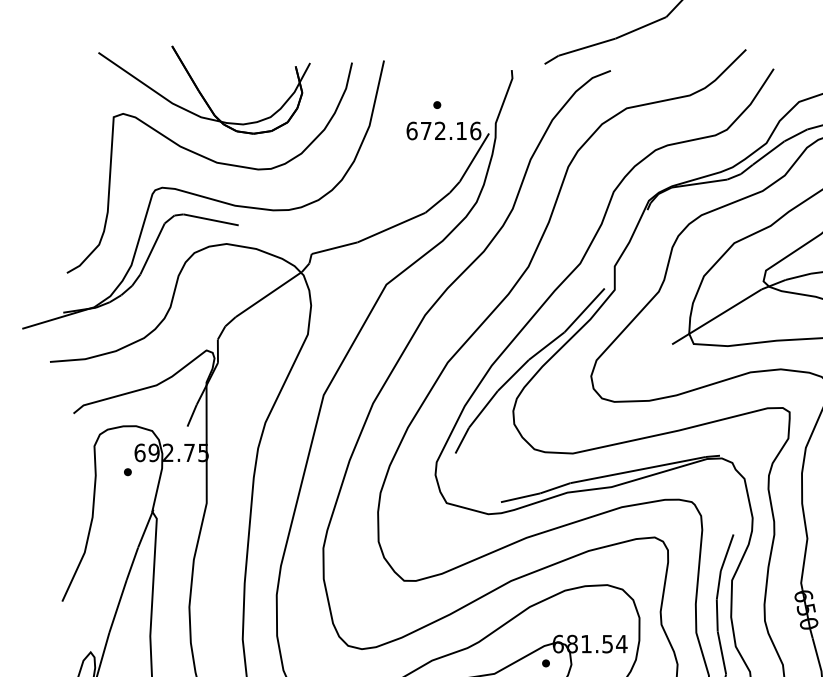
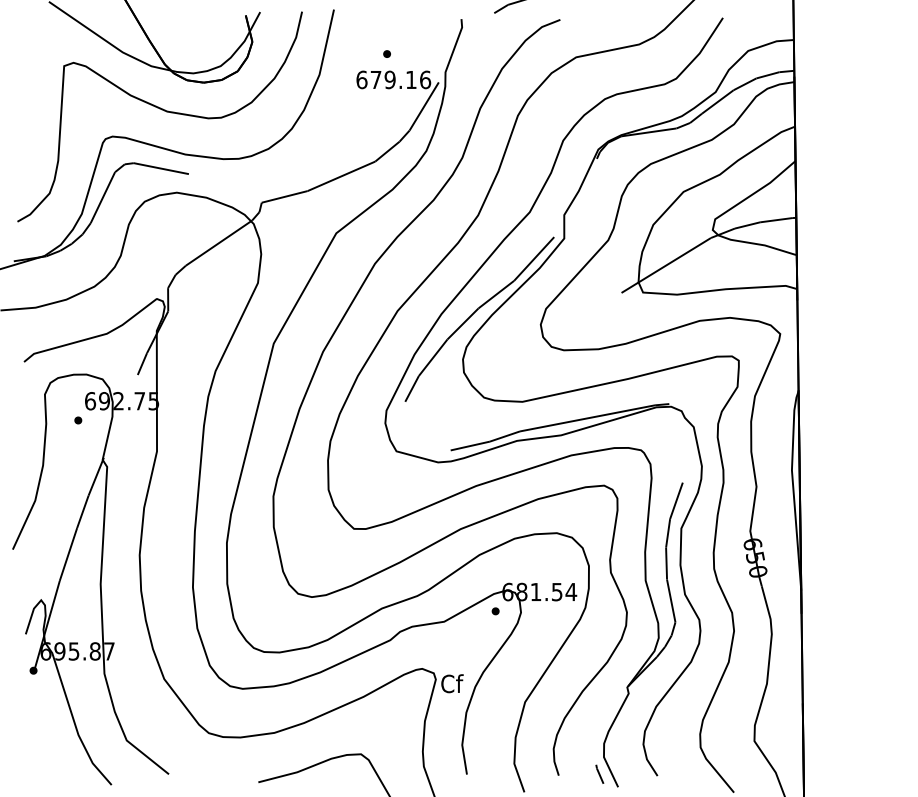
text: (439, 130) -> (389, 79), 672.16 -> 679.16

